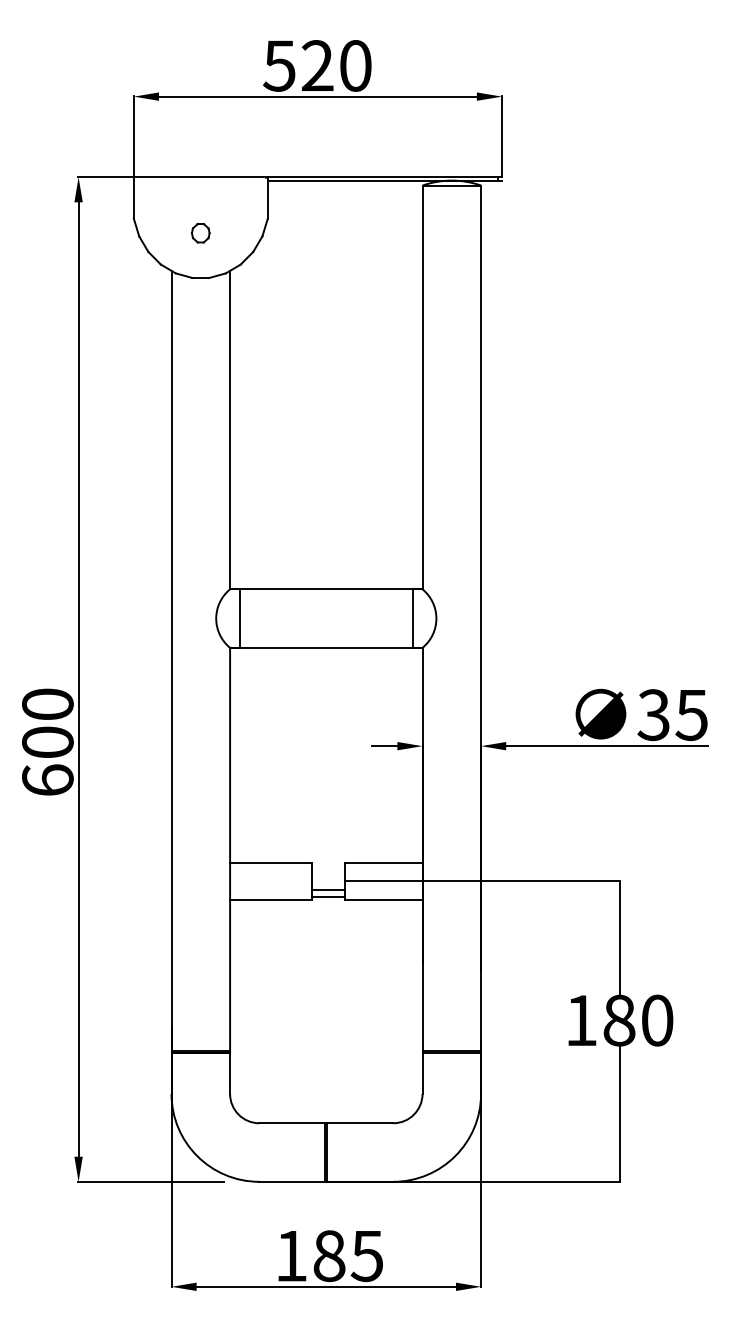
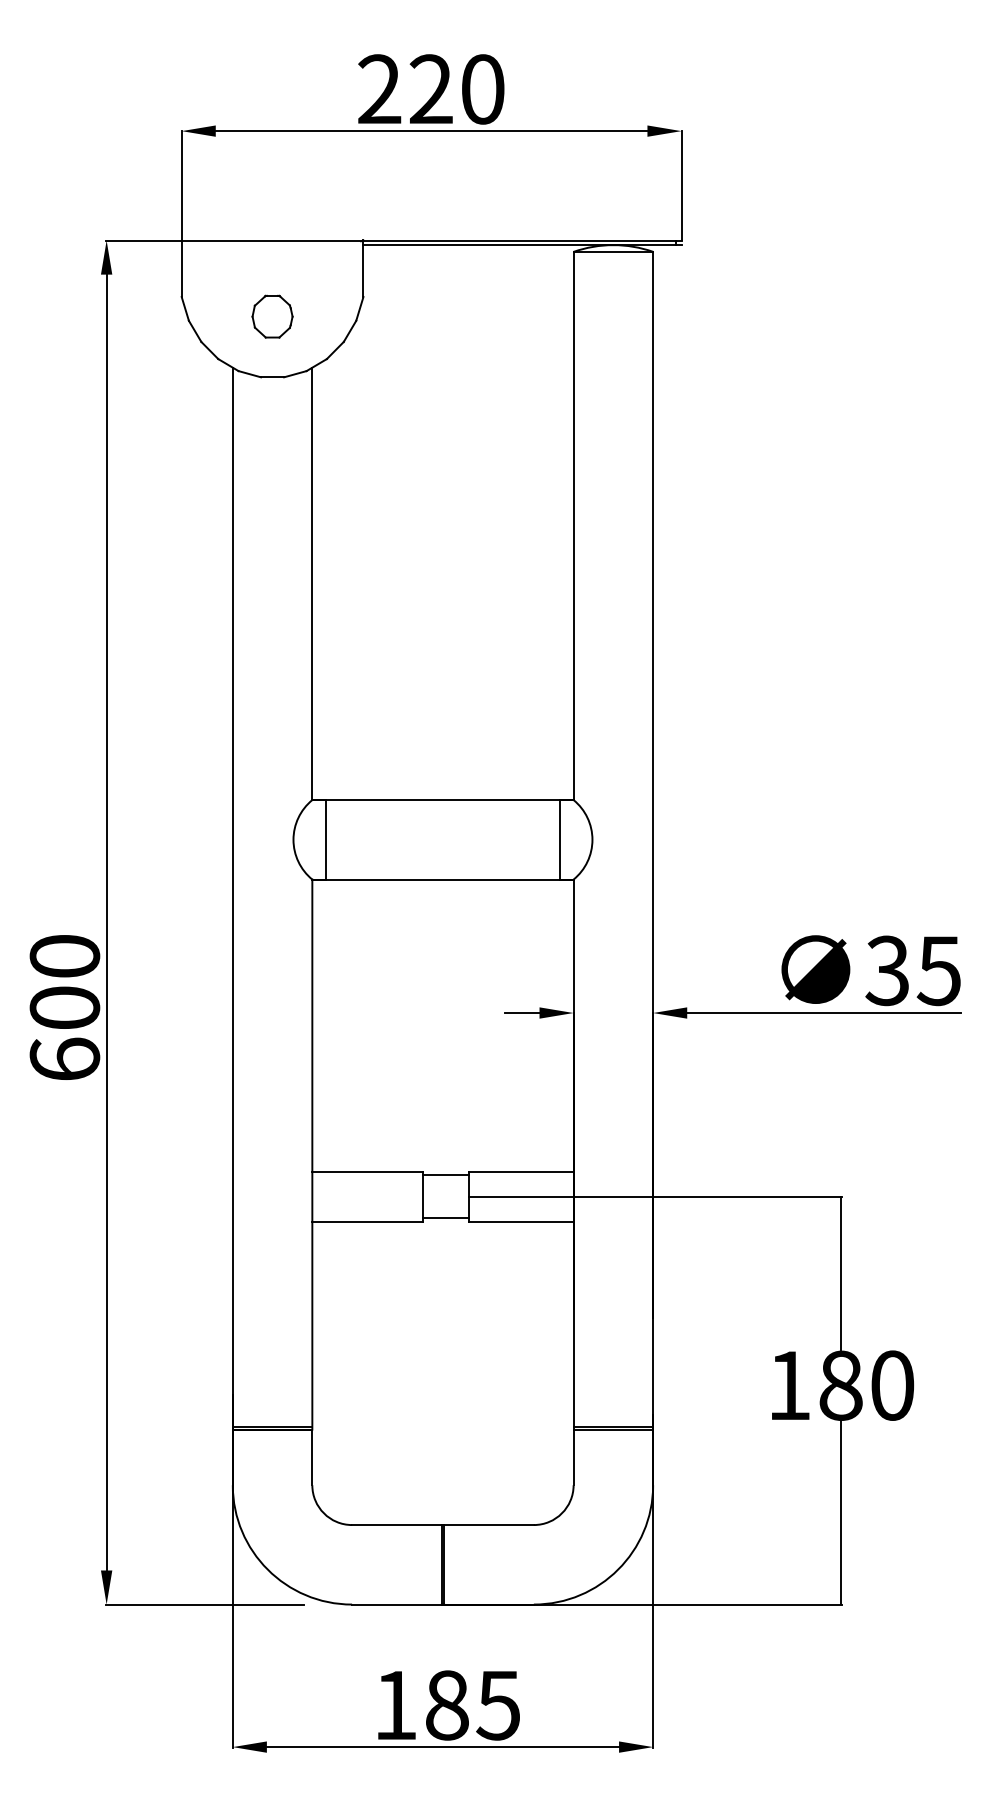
text: (279, 65) -> (379, 89), 520 -> 220
part: (200, 233) -> (272, 316), size x1.67
line: (328, 890) -> (445, 1174), moved

